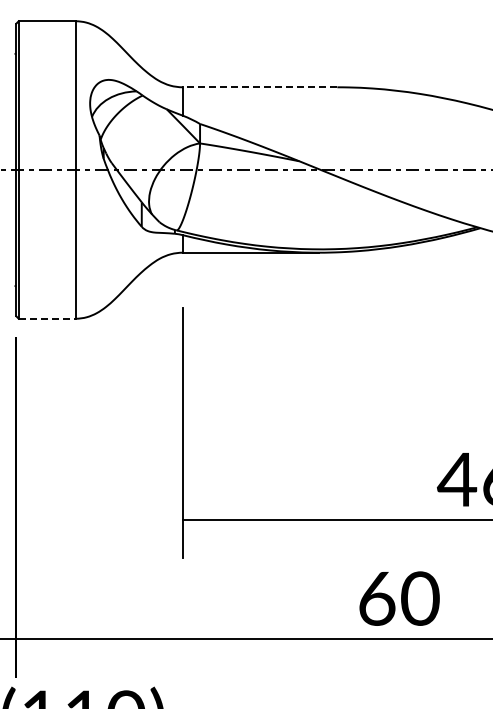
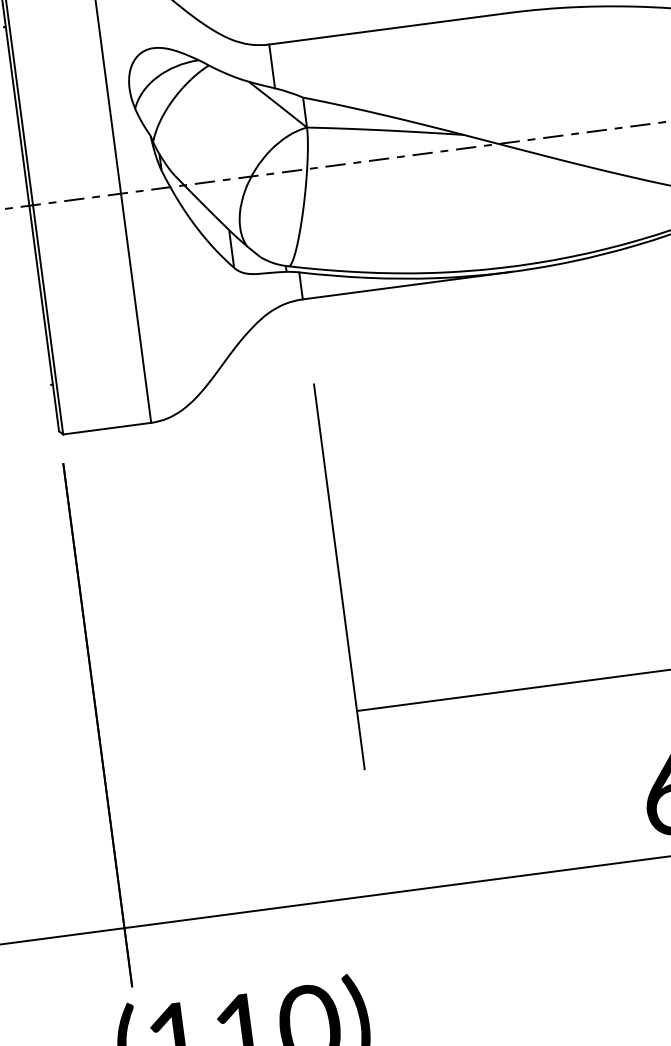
line: (259, 87) -> (387, 29), dashed -> solid
line: (47, 318) -> (107, 428), dashed -> solid

